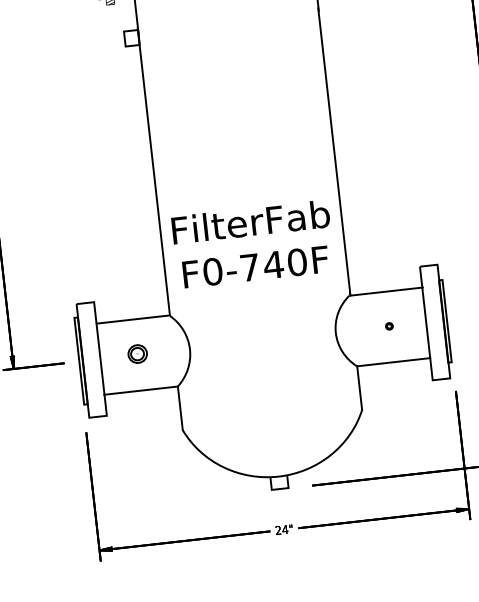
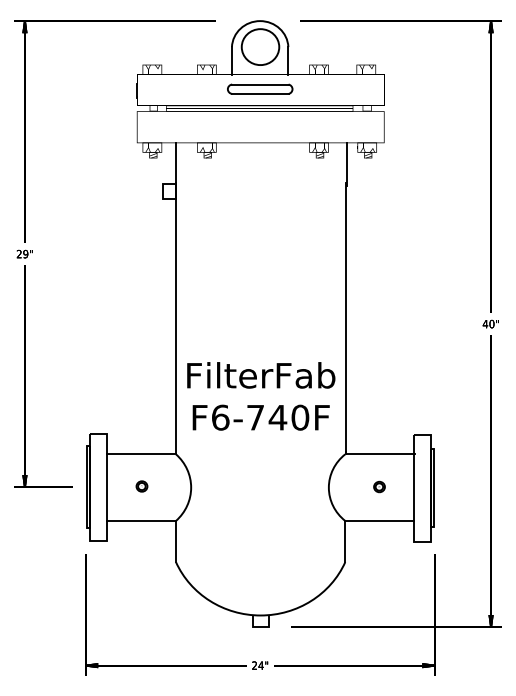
text: (212, 271) -> (220, 417), F0-740F -> F6-740F
part: (389, 325) -> (379, 486), size x1.67
part: (137, 354) -> (141, 486), size x0.62

